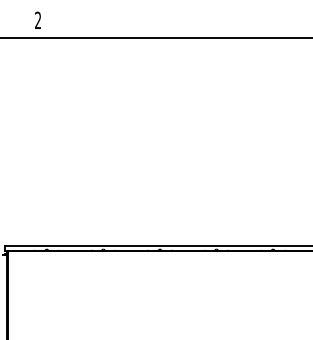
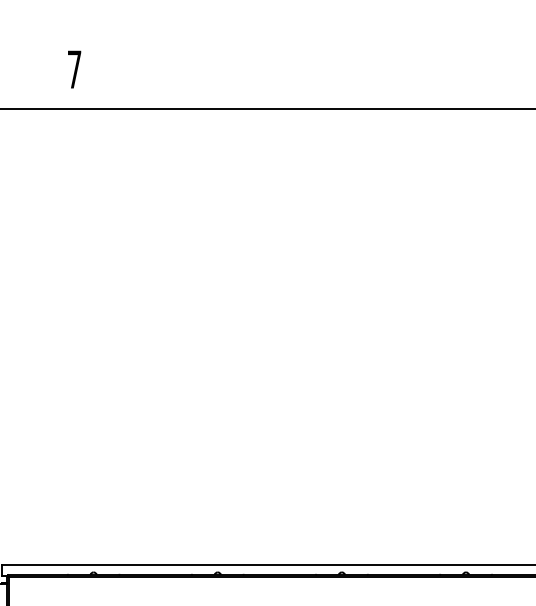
text: (38, 19) -> (75, 67), 2 -> 7

